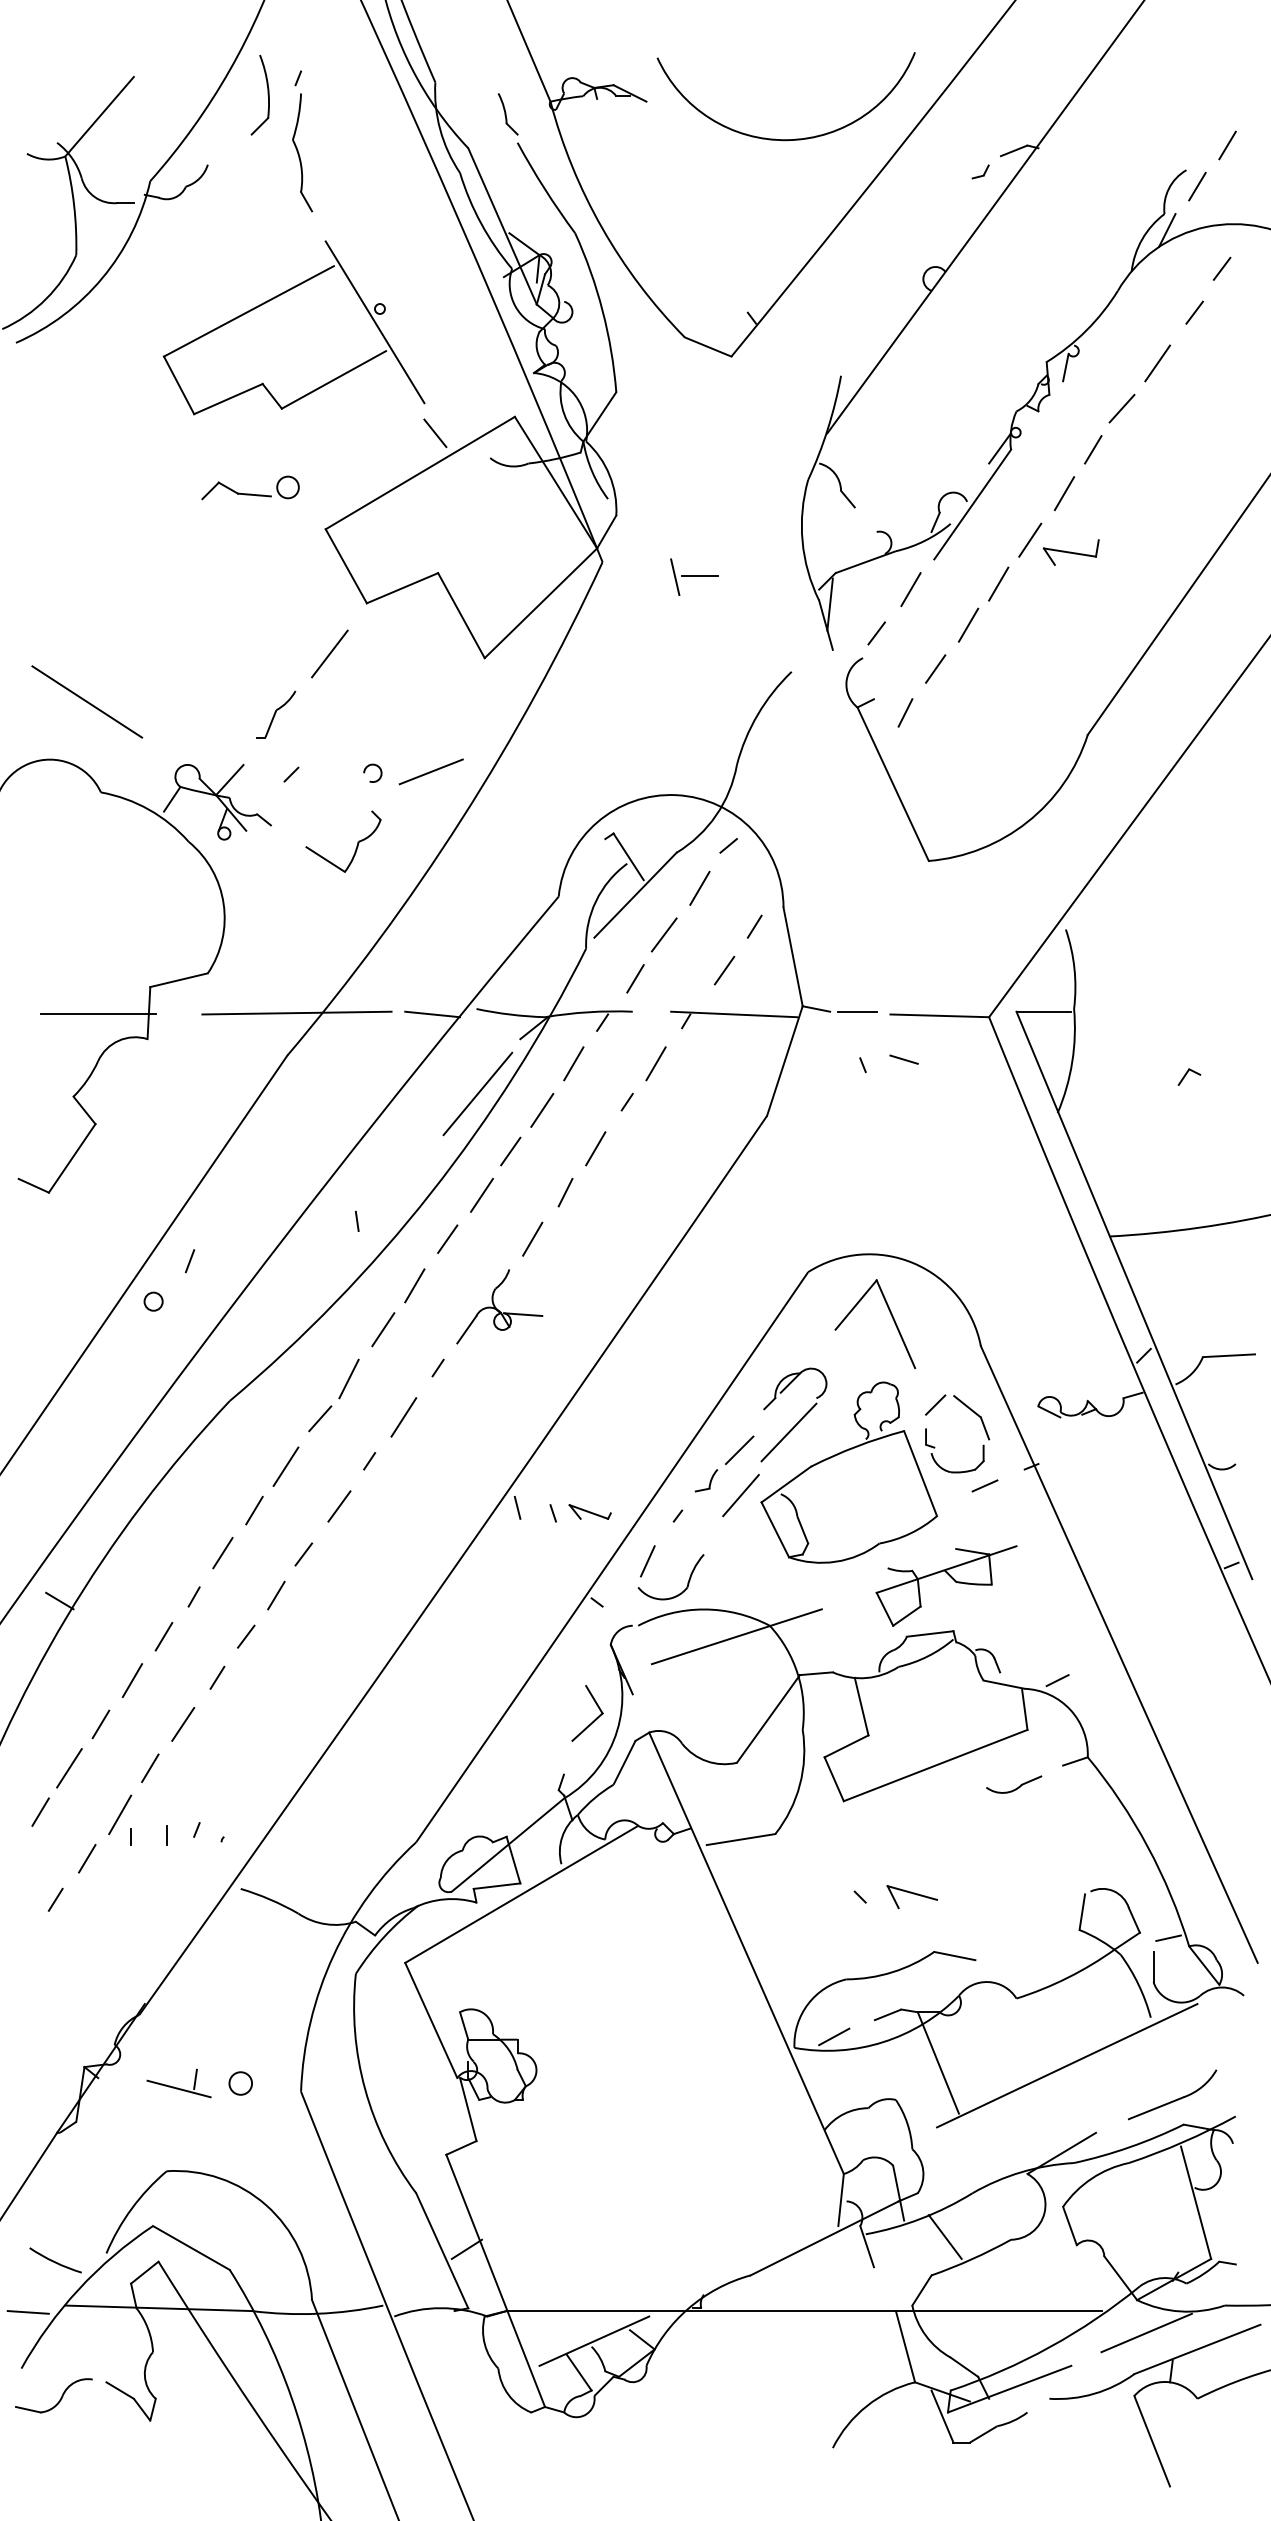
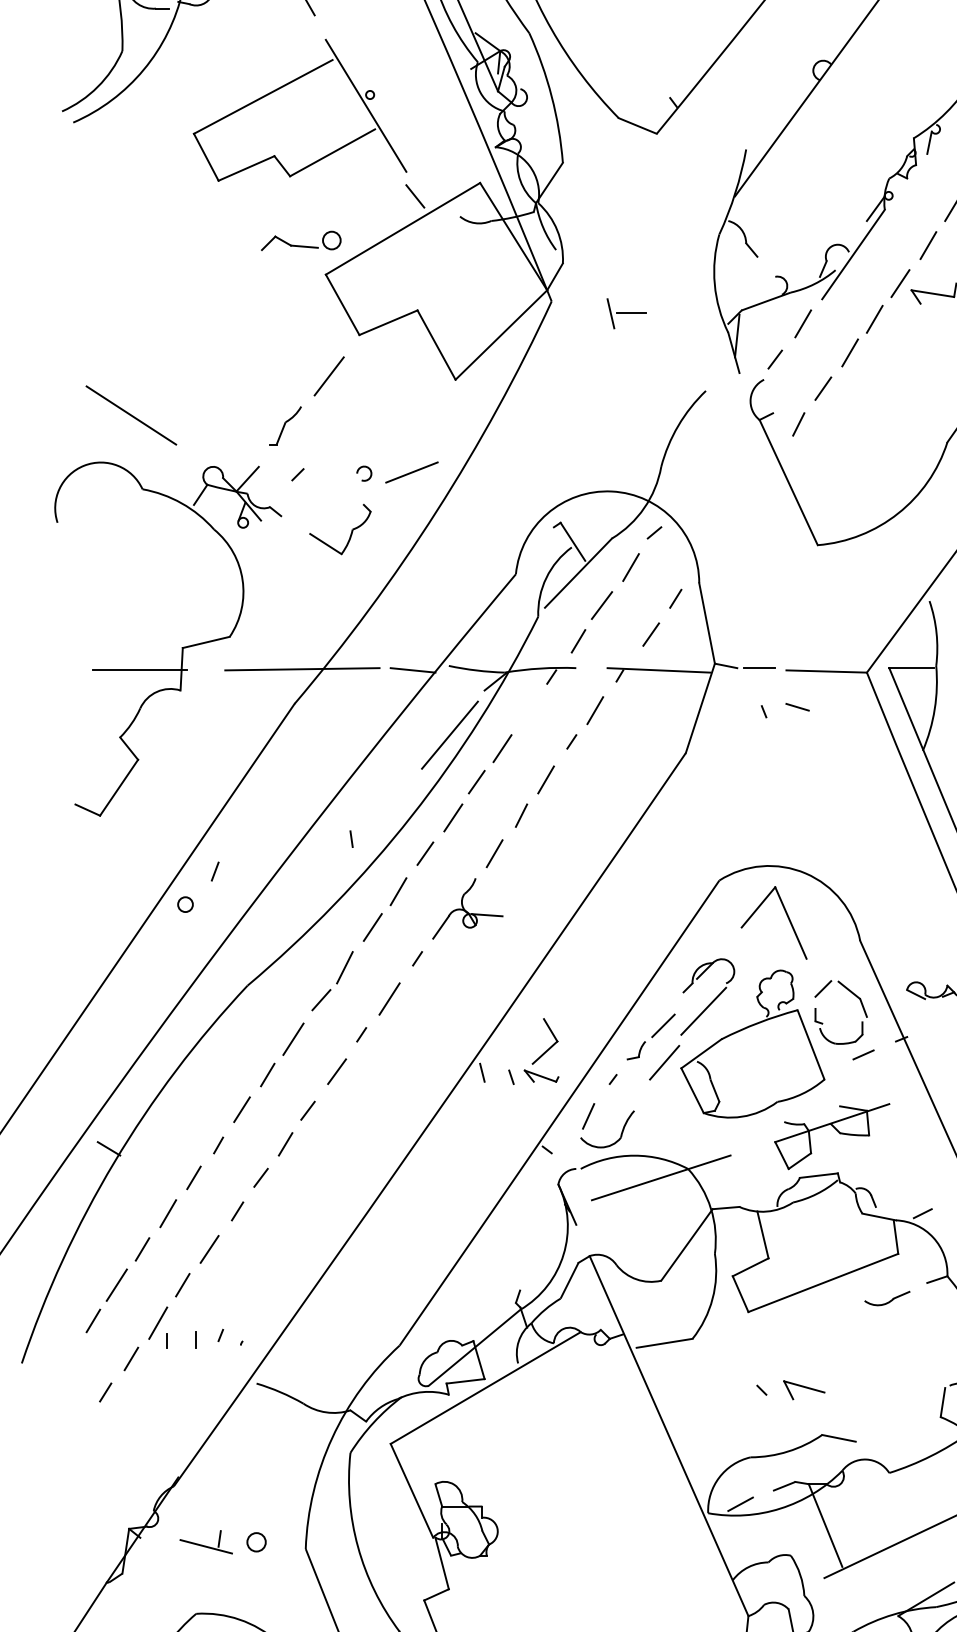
part: (250, 487) -> (301, 240), moved
line: (573, 1063) -> (527, 710), removed
part: (594, 1719) -> (550, 1046), moved

